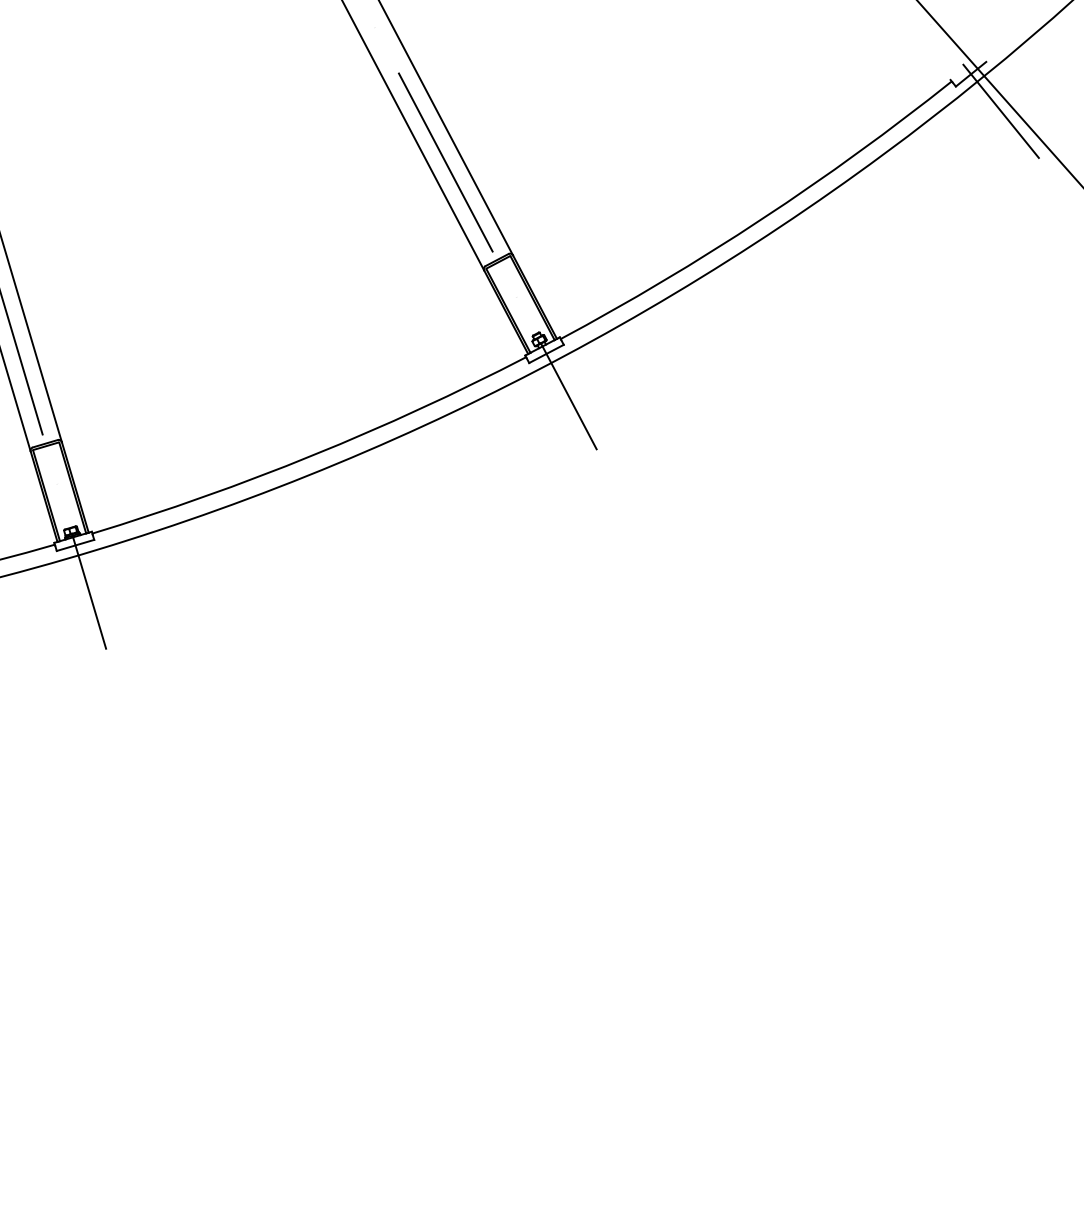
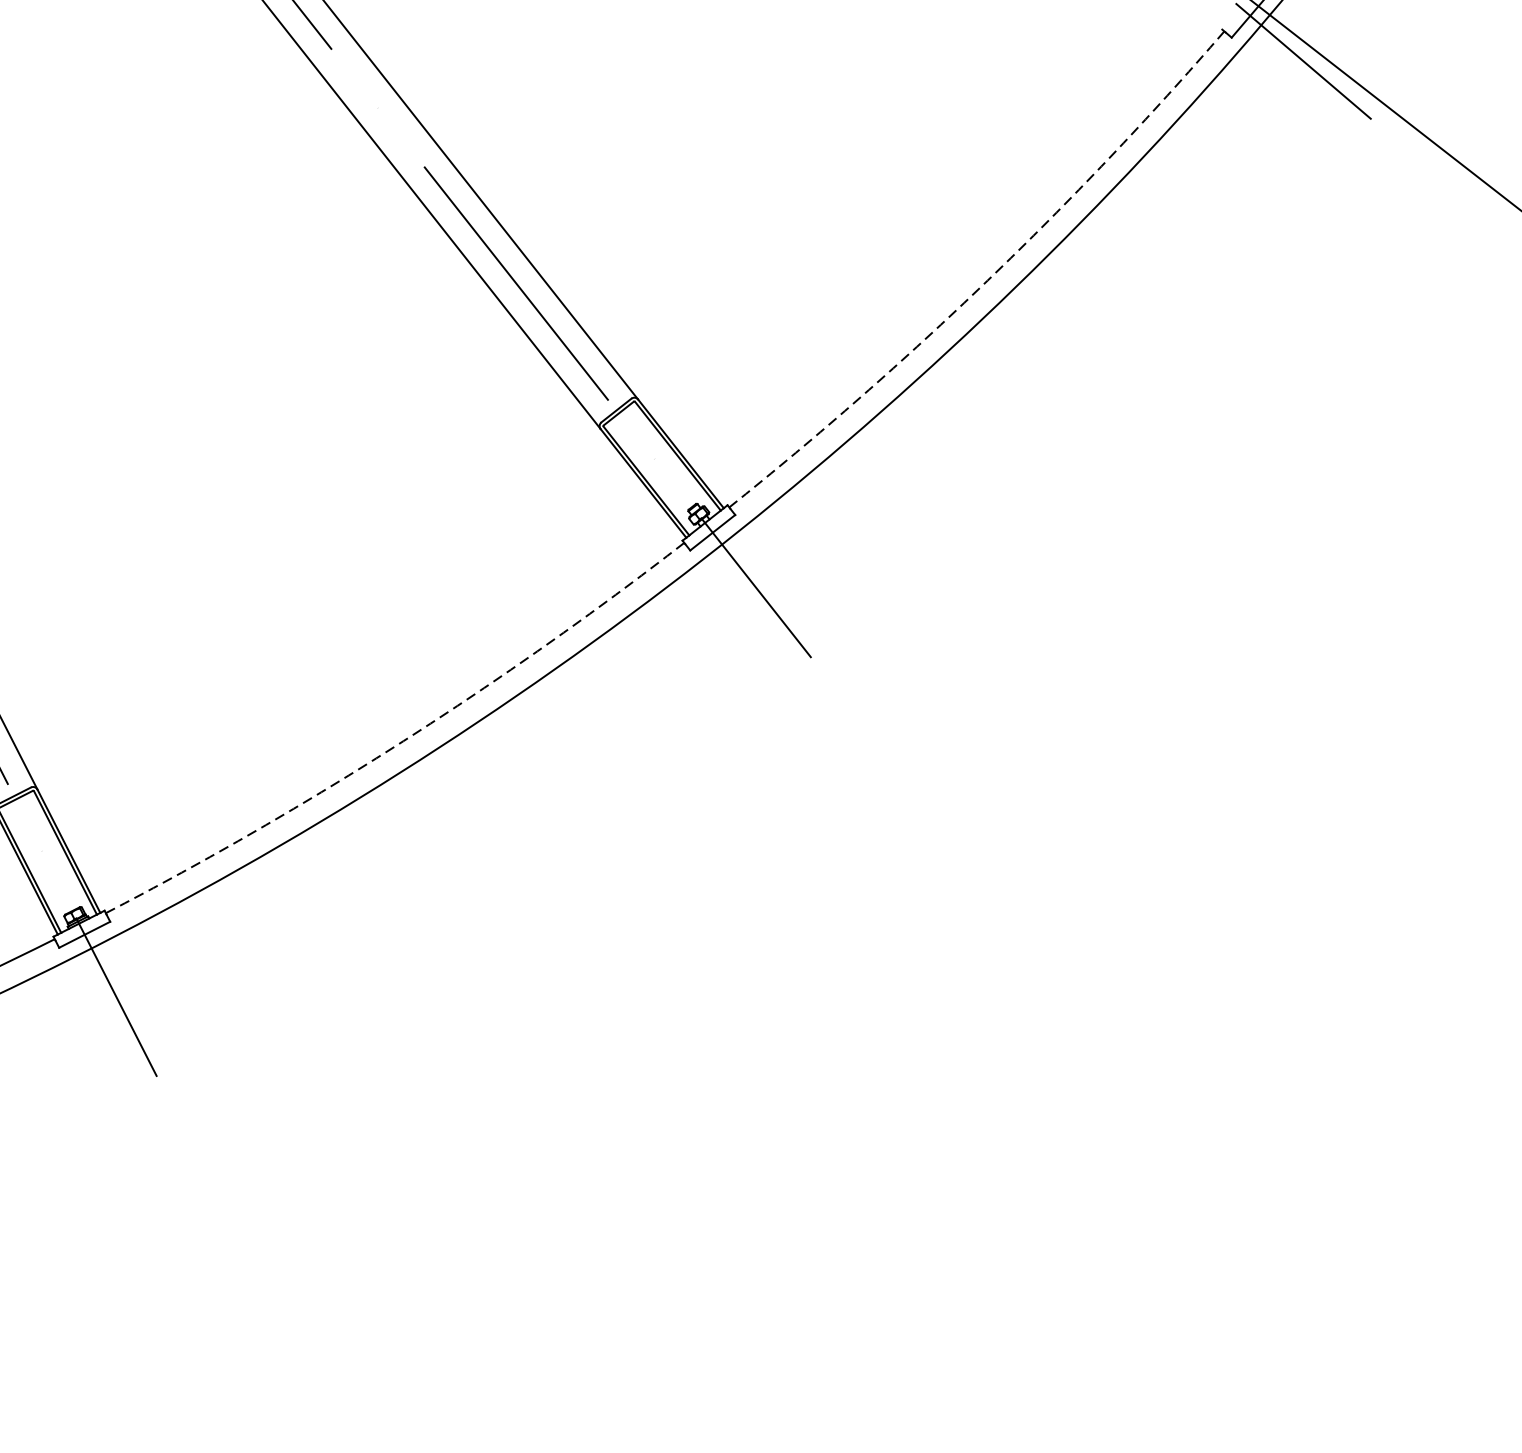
arc: (762, 219) -> (988, 281), solid -> dashed
arc: (313, 455) -> (403, 741), solid -> dashed

